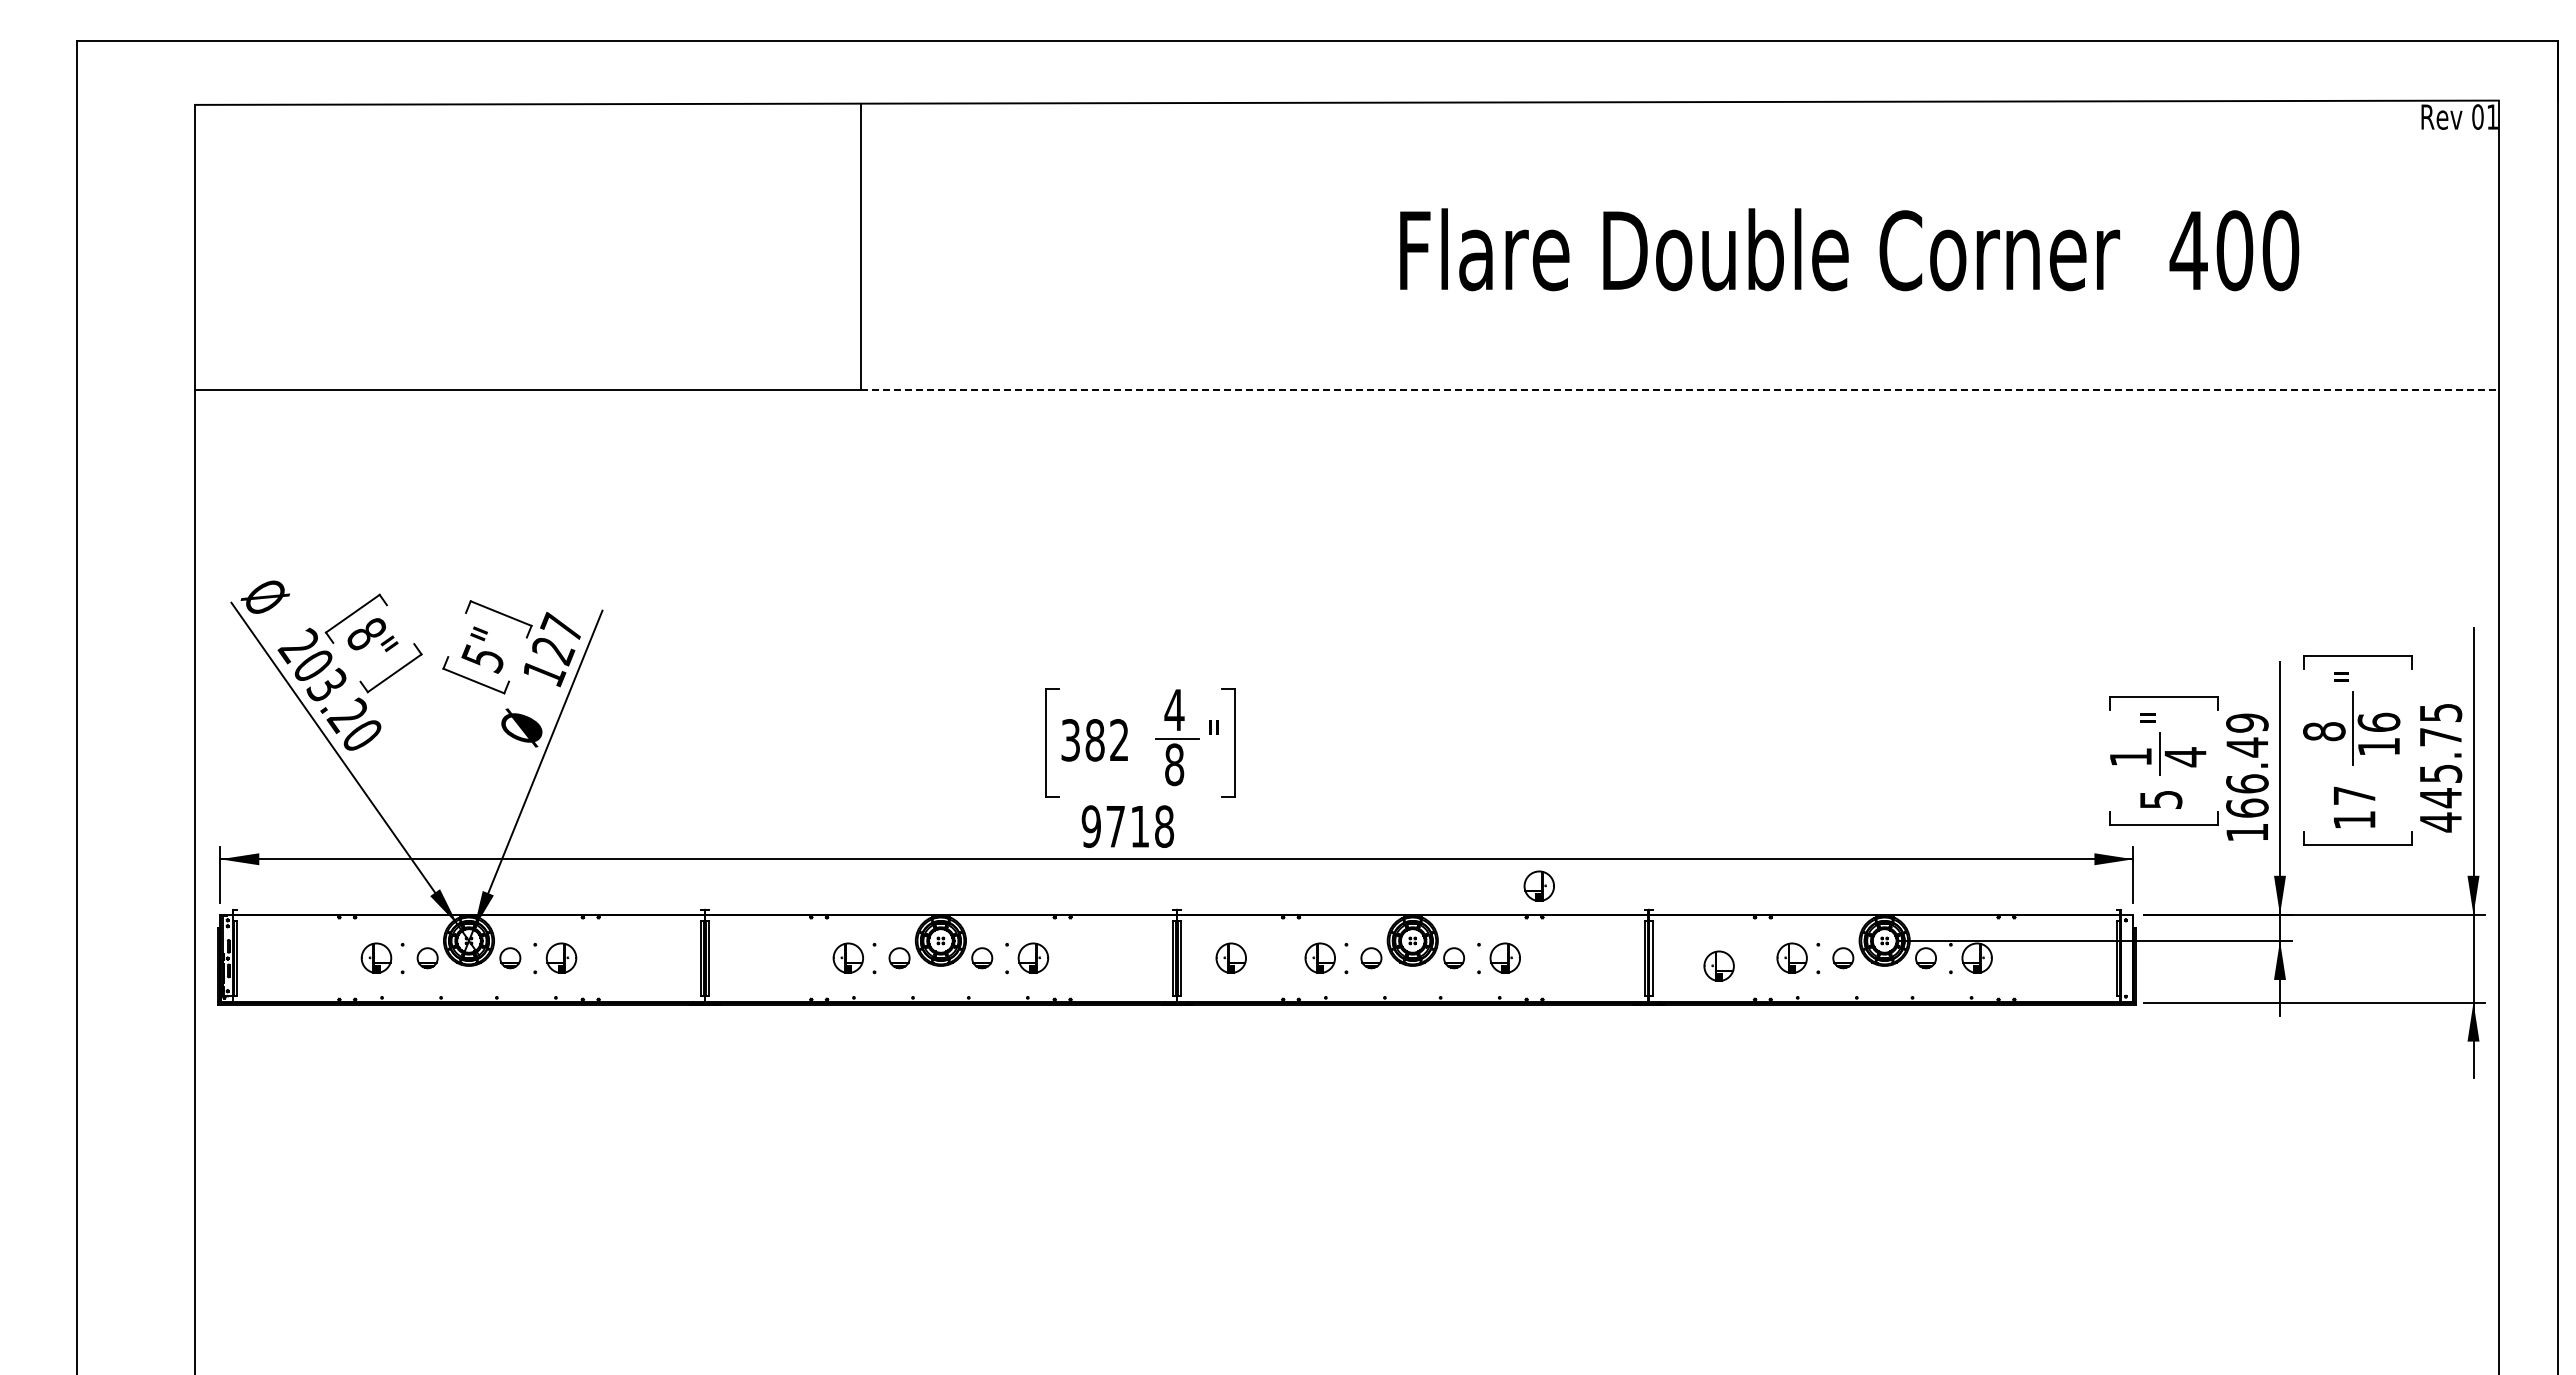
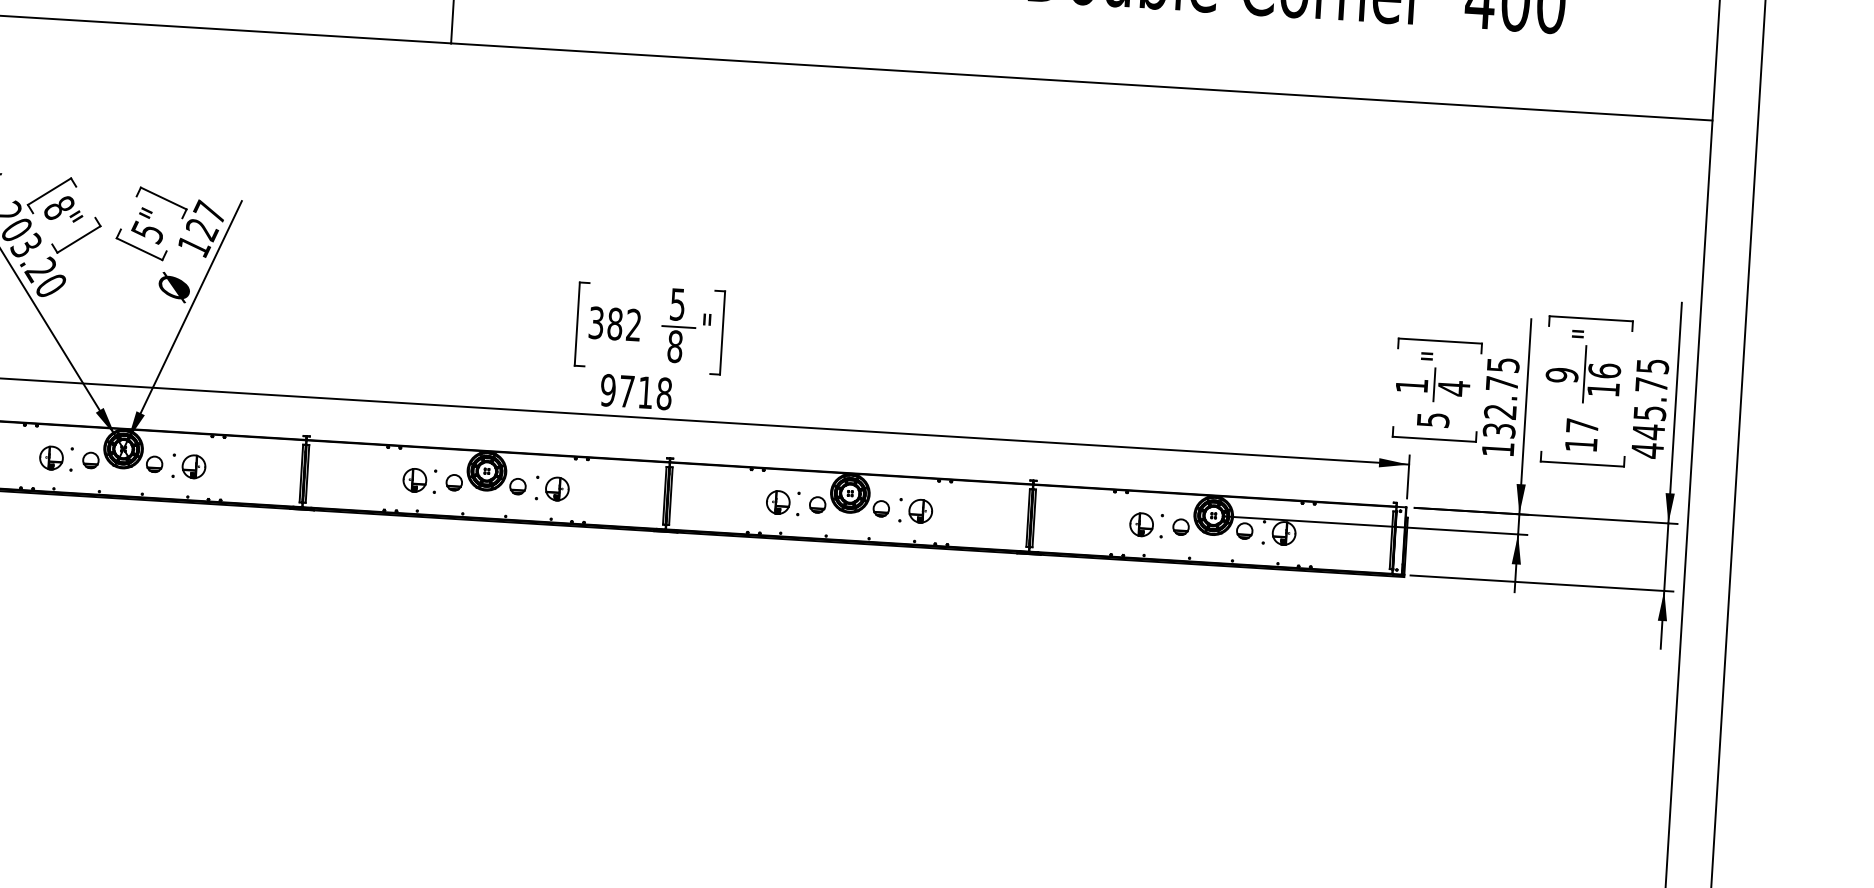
line: (1680, 390) -> (1082, 82), dashed -> solid
text: (1174, 710) -> (677, 304), 4 -> 5
text: (2324, 731) -> (1562, 375), 8 -> 9
text: (2247, 765) -> (1501, 397), 166.49 -> 132.75
part: (1538, 885) -> (949, 456), removed
part: (1230, 957) -> (709, 497), removed
part: (1718, 965) -> (1084, 526), removed

